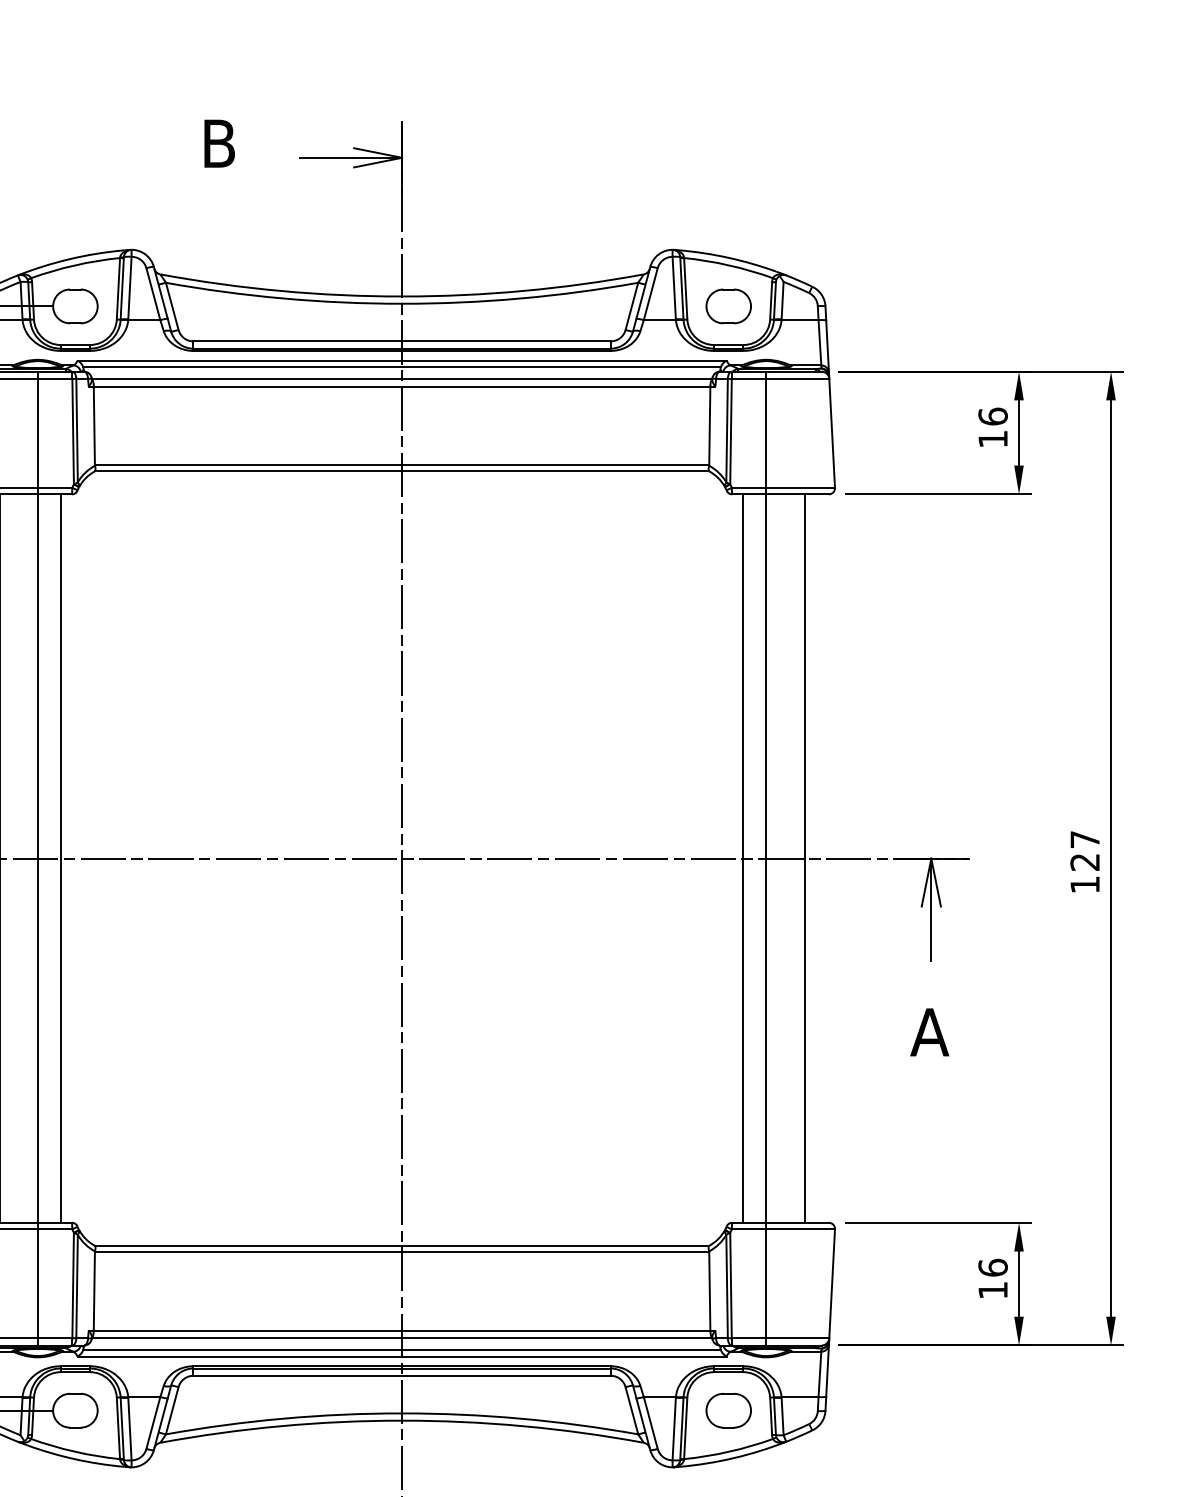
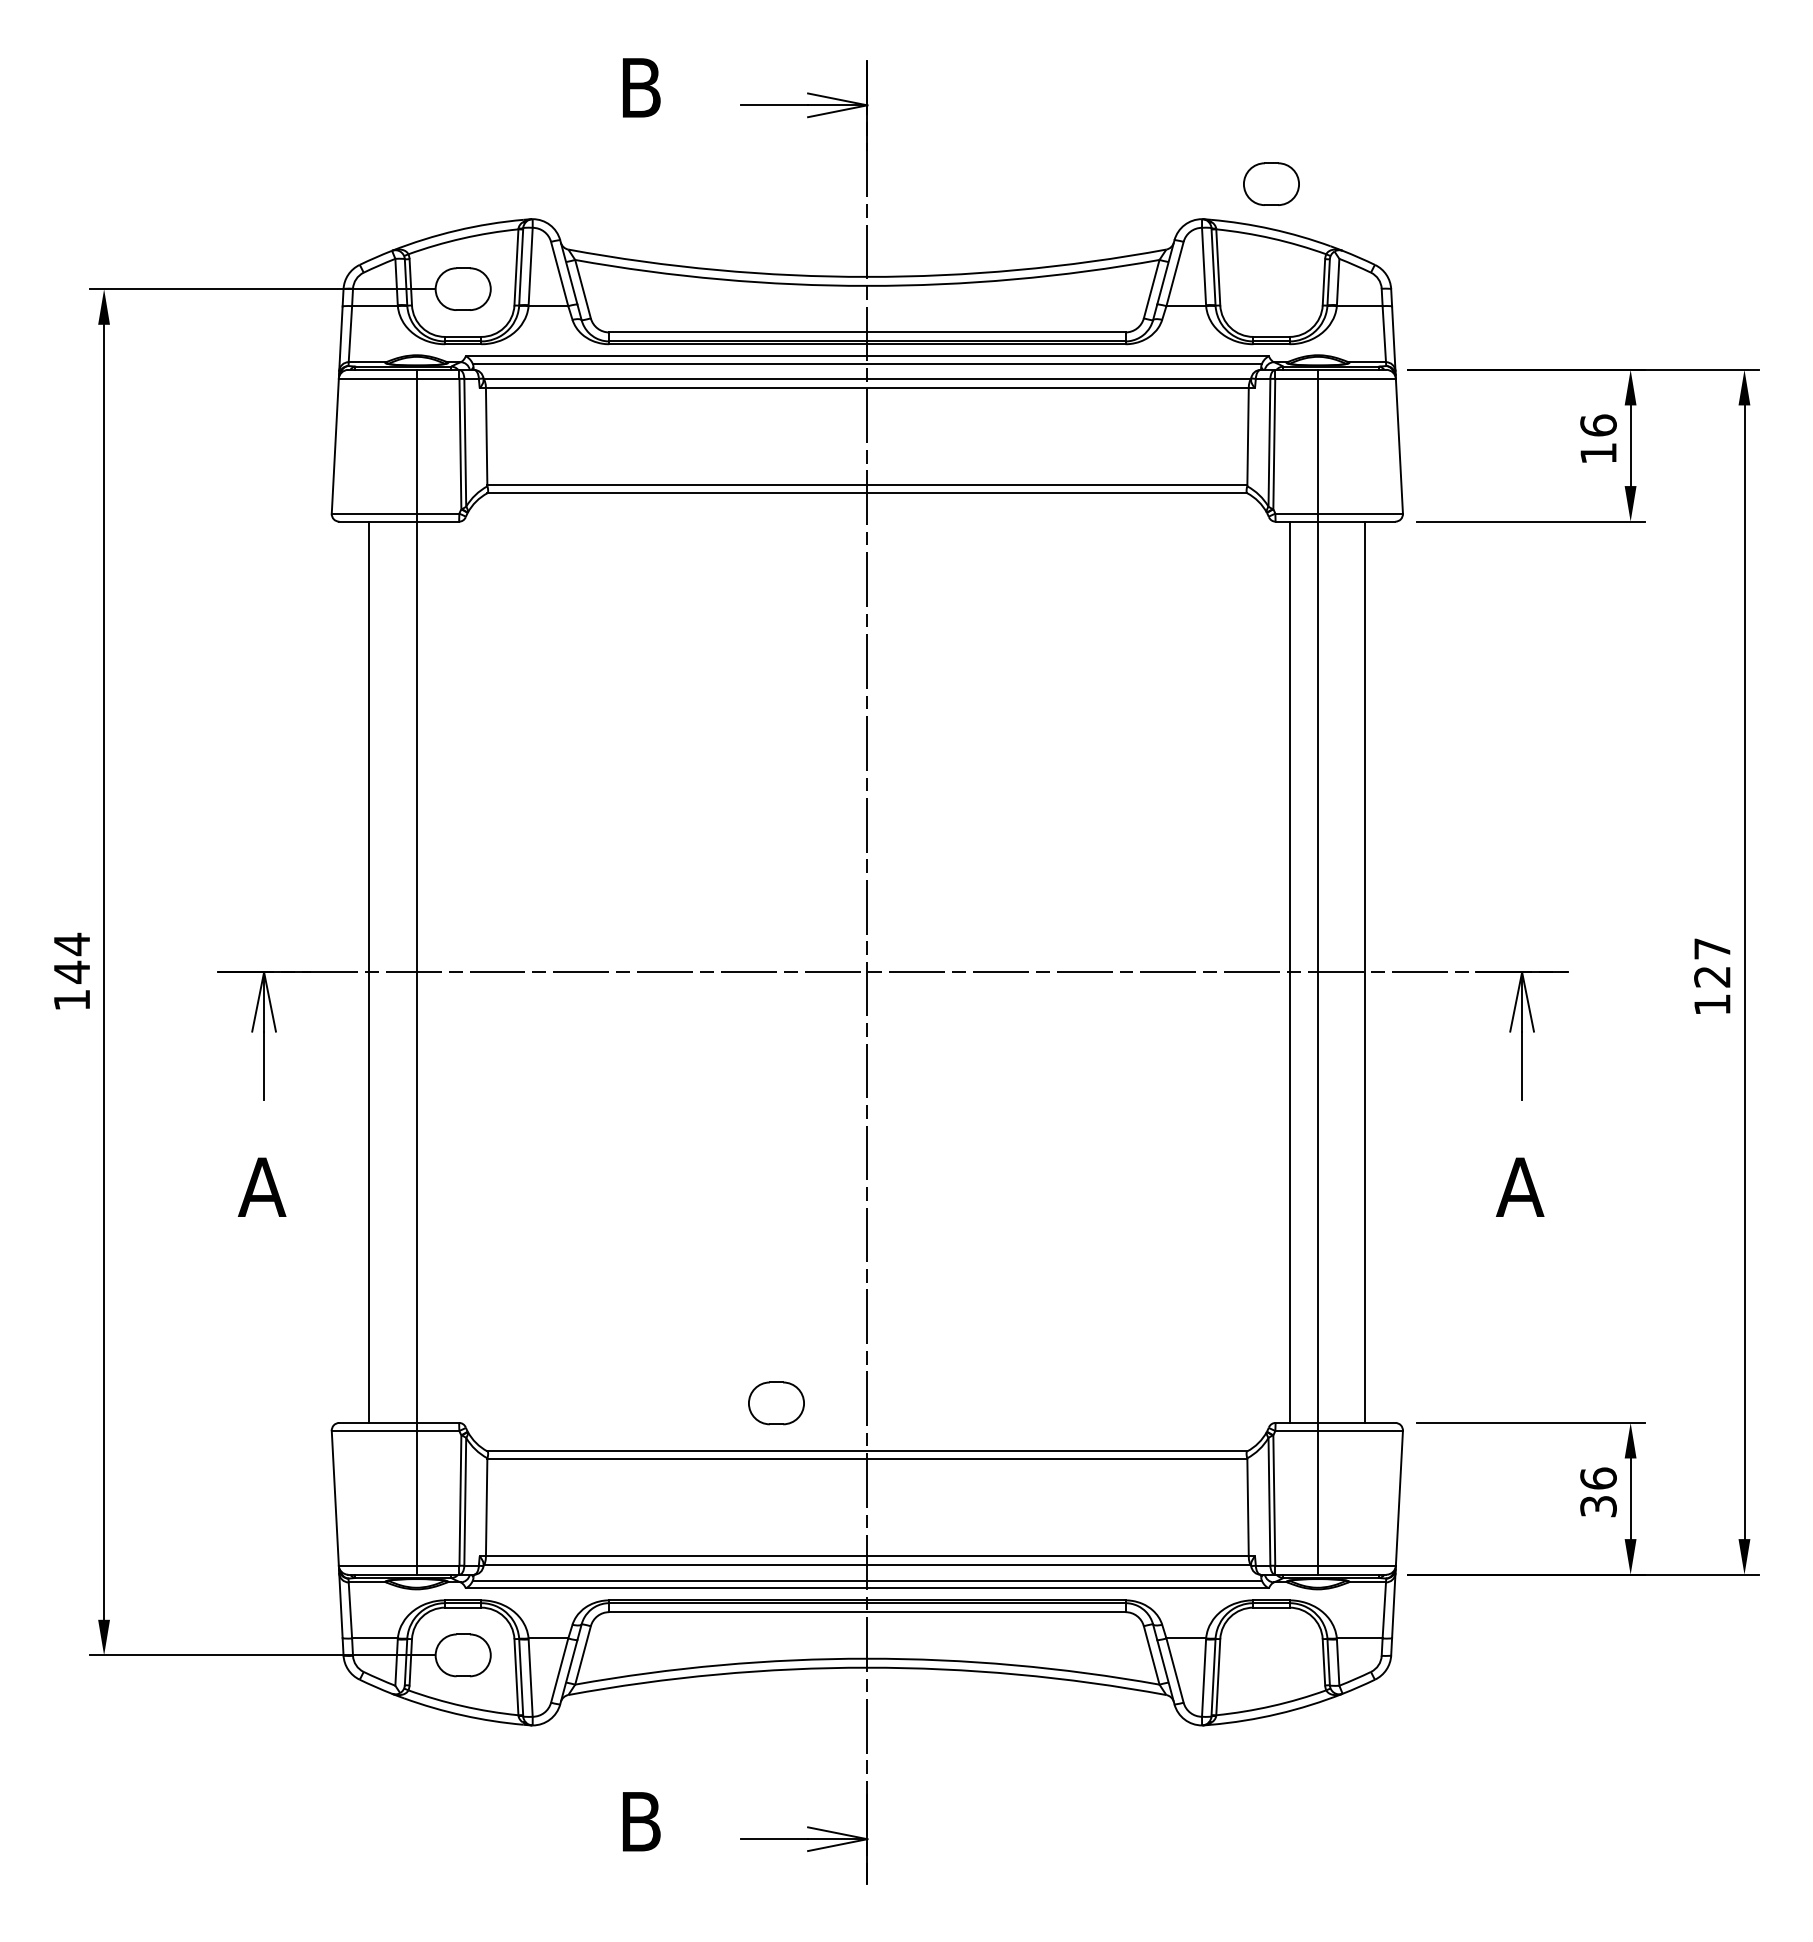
part: (728, 305) -> (1271, 183), moved
line: (61, 857) -> (445, 971), removed
text: (993, 1290) -> (1598, 1506), 16 -> 36
part: (728, 1410) -> (776, 1403), moved

